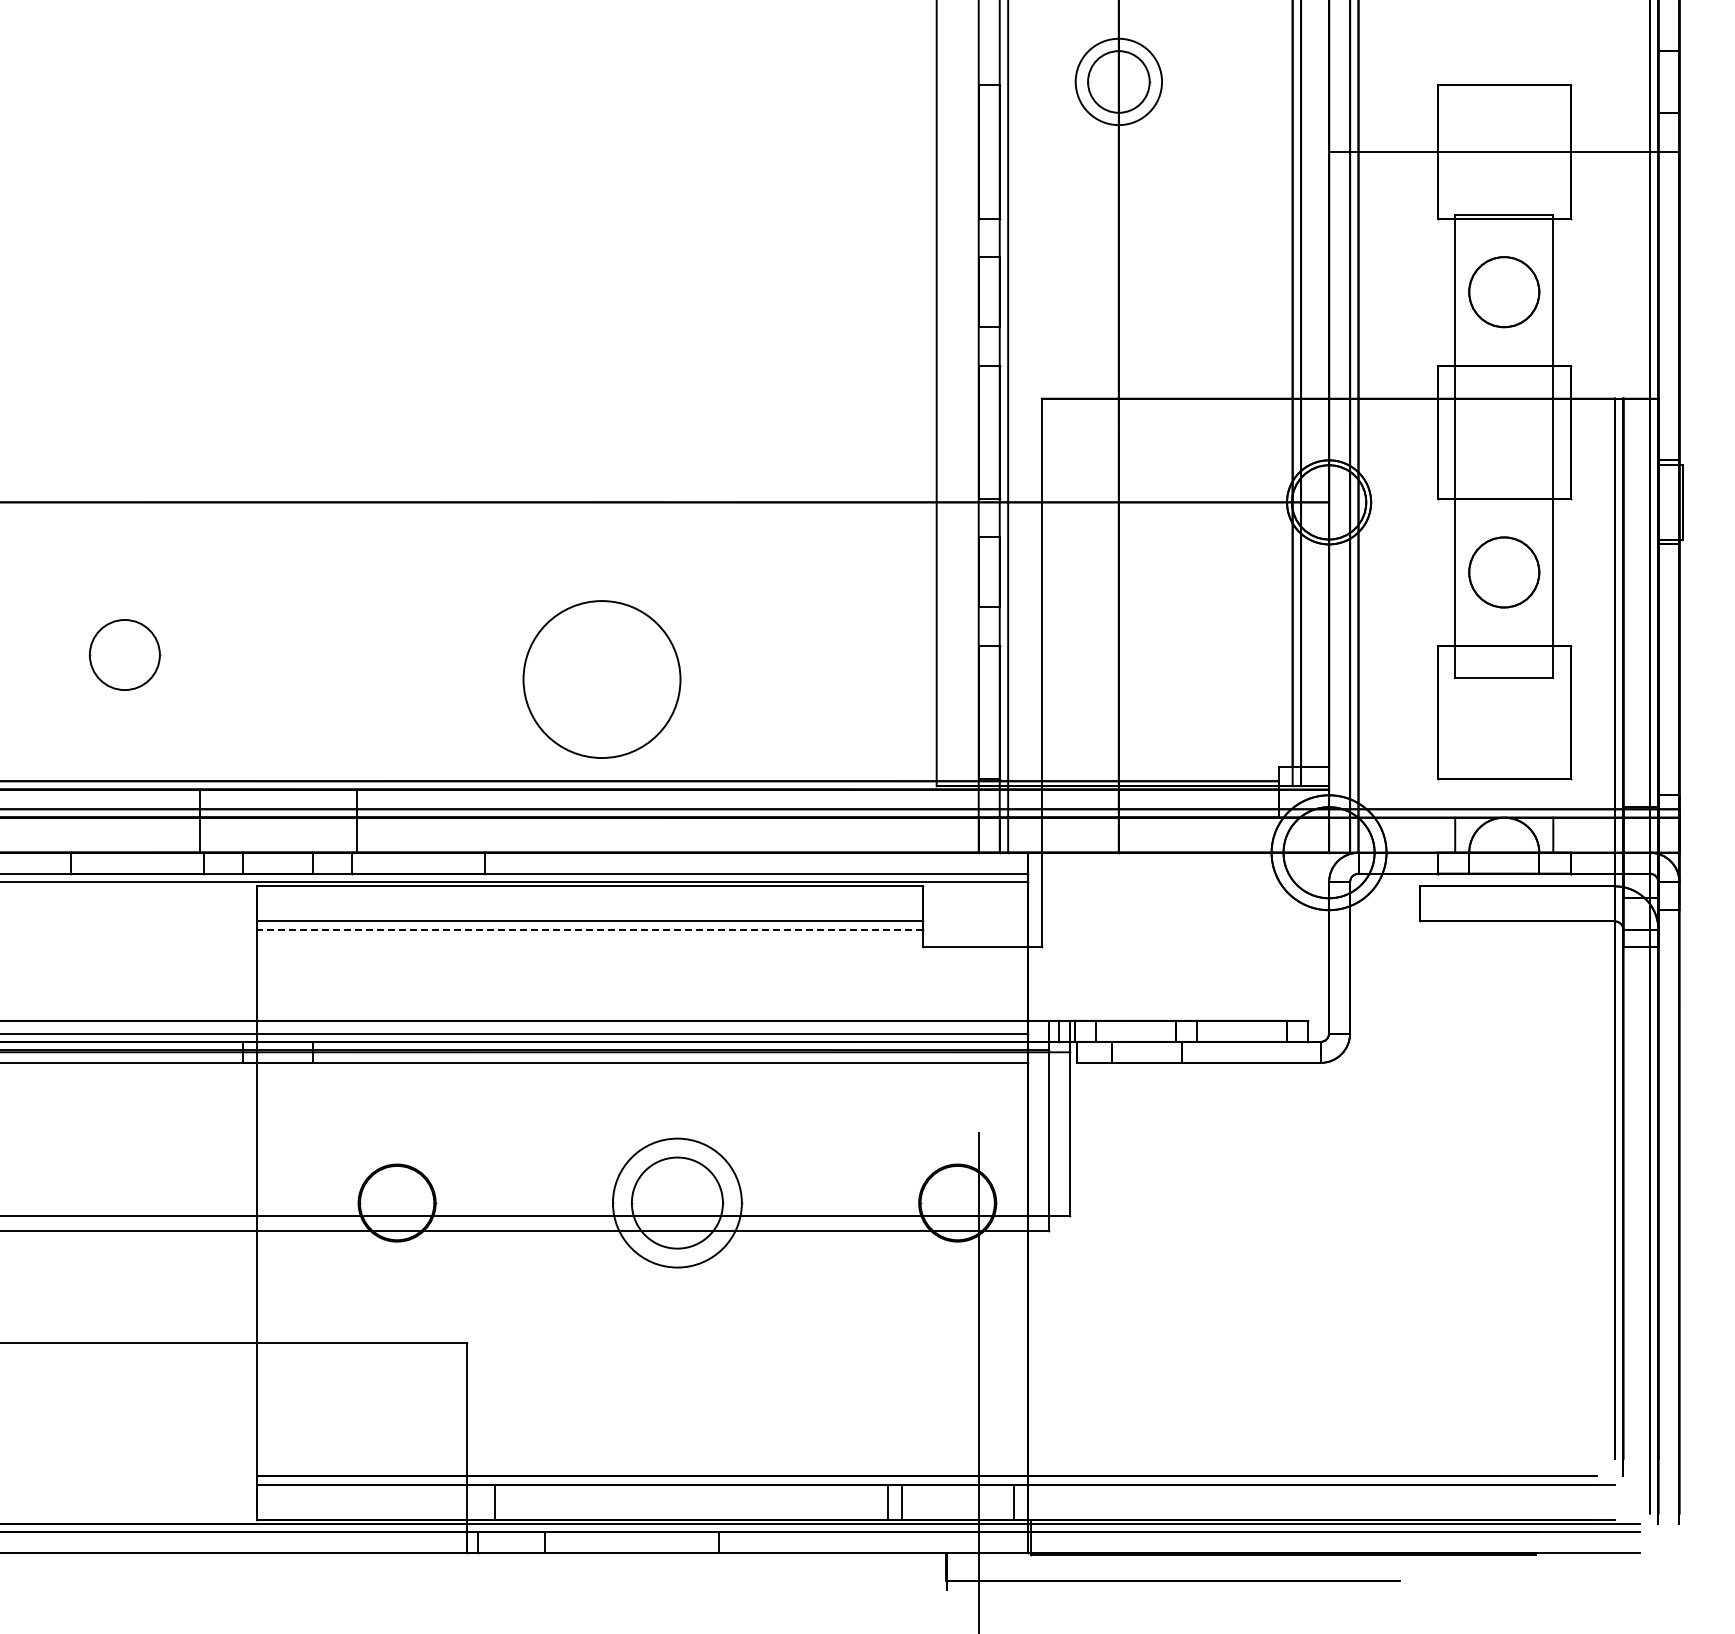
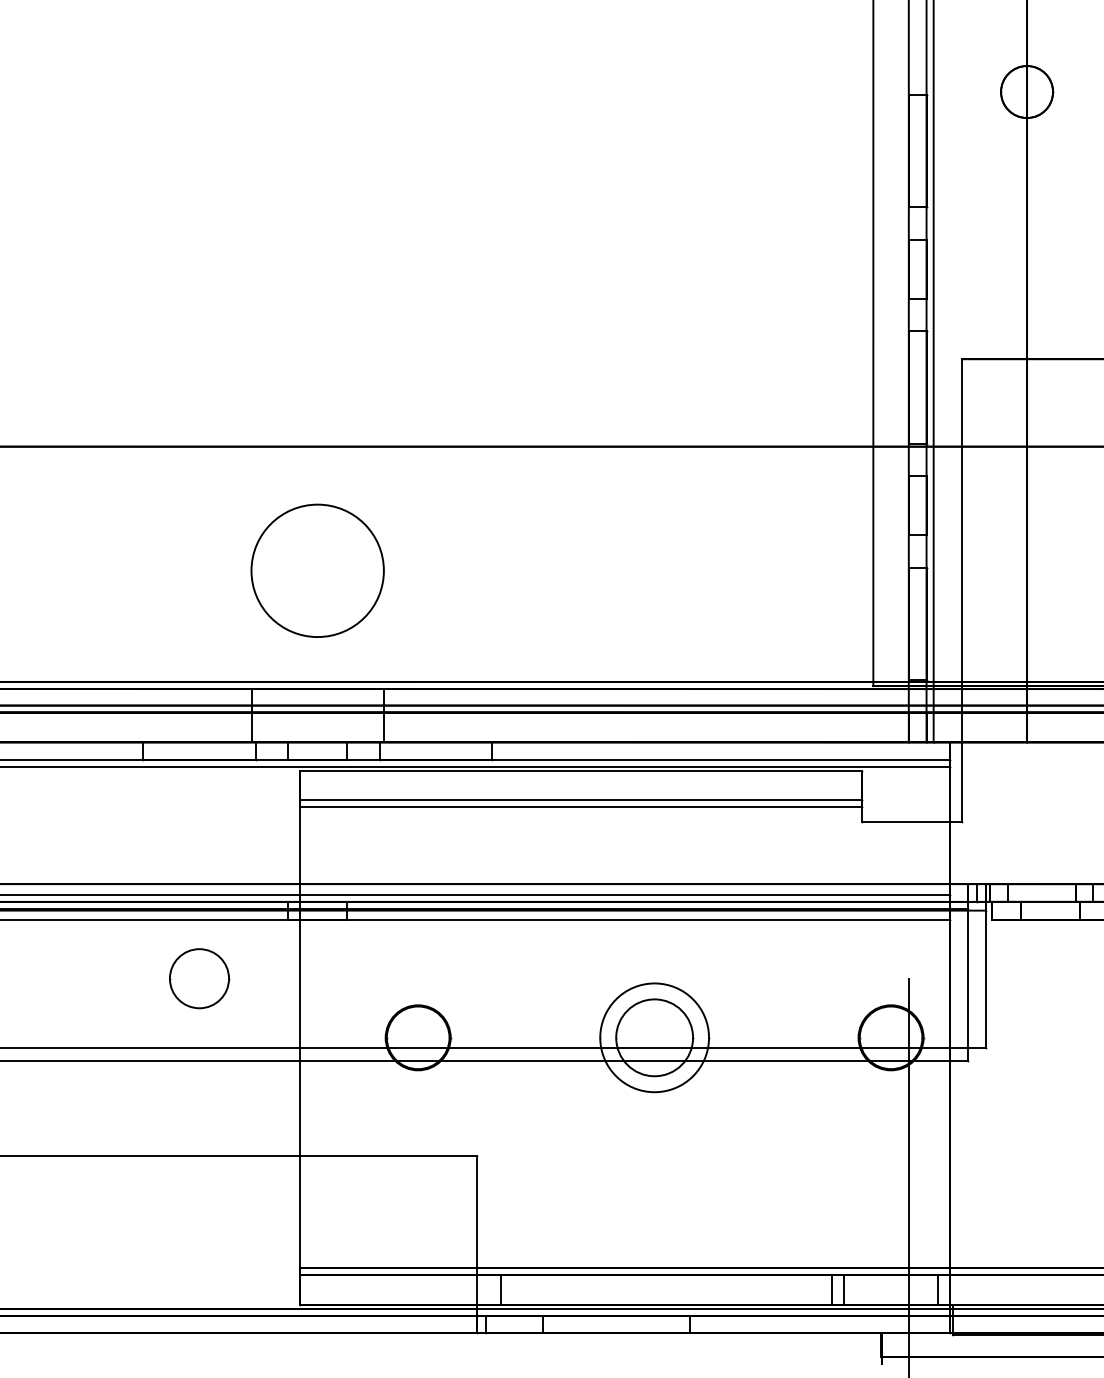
circle: (1118, 81) -> (1026, 91), size x0.71
circle: (125, 654) -> (200, 978), moved
circle: (601, 679) -> (317, 570), moved
line: (589, 929) -> (580, 807), dashed -> solid

